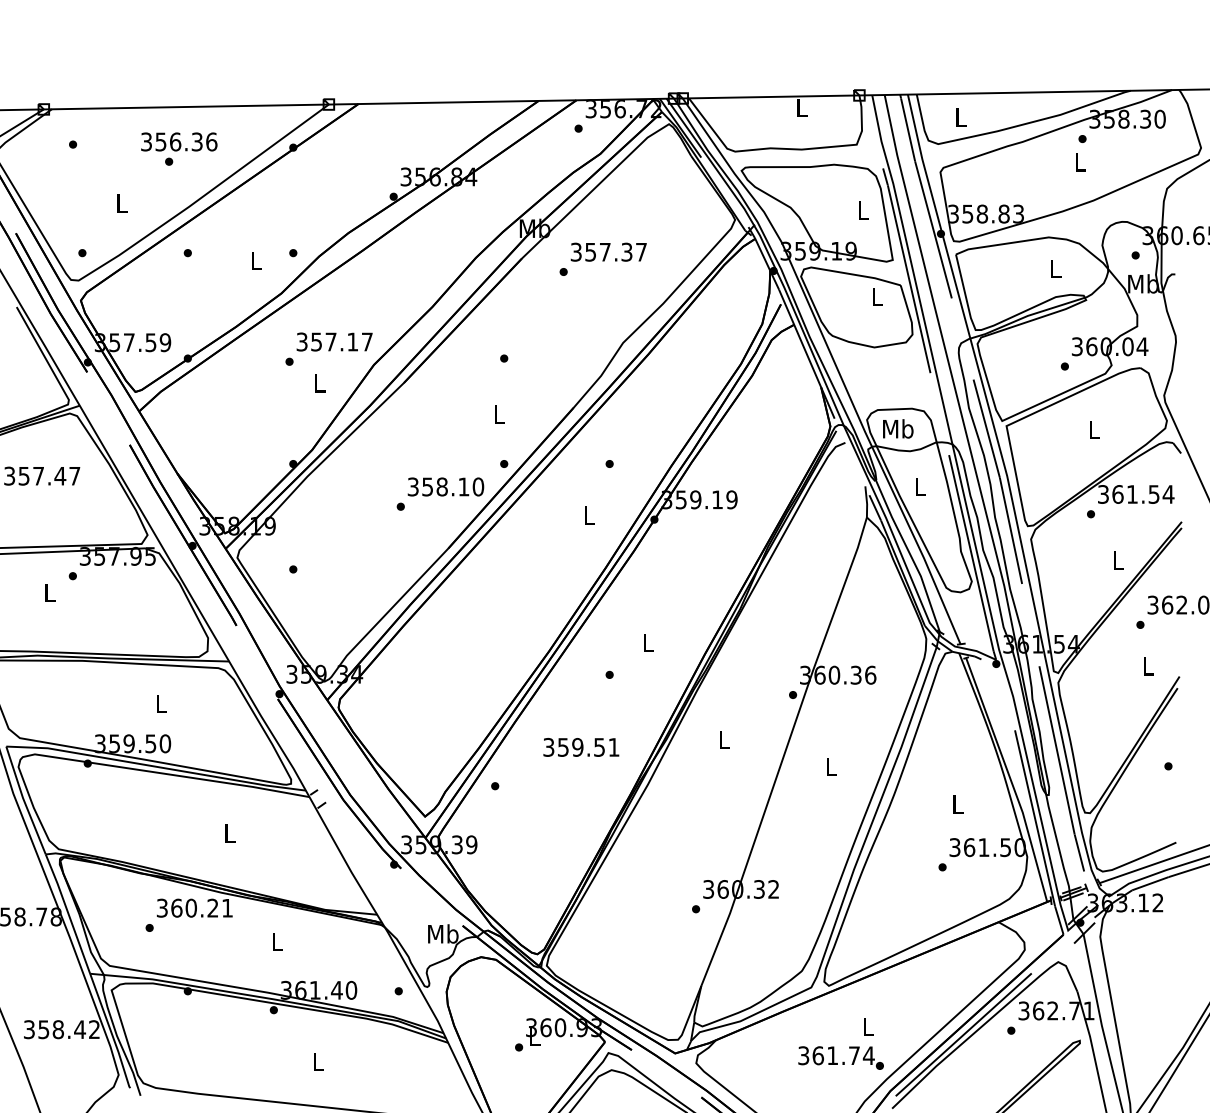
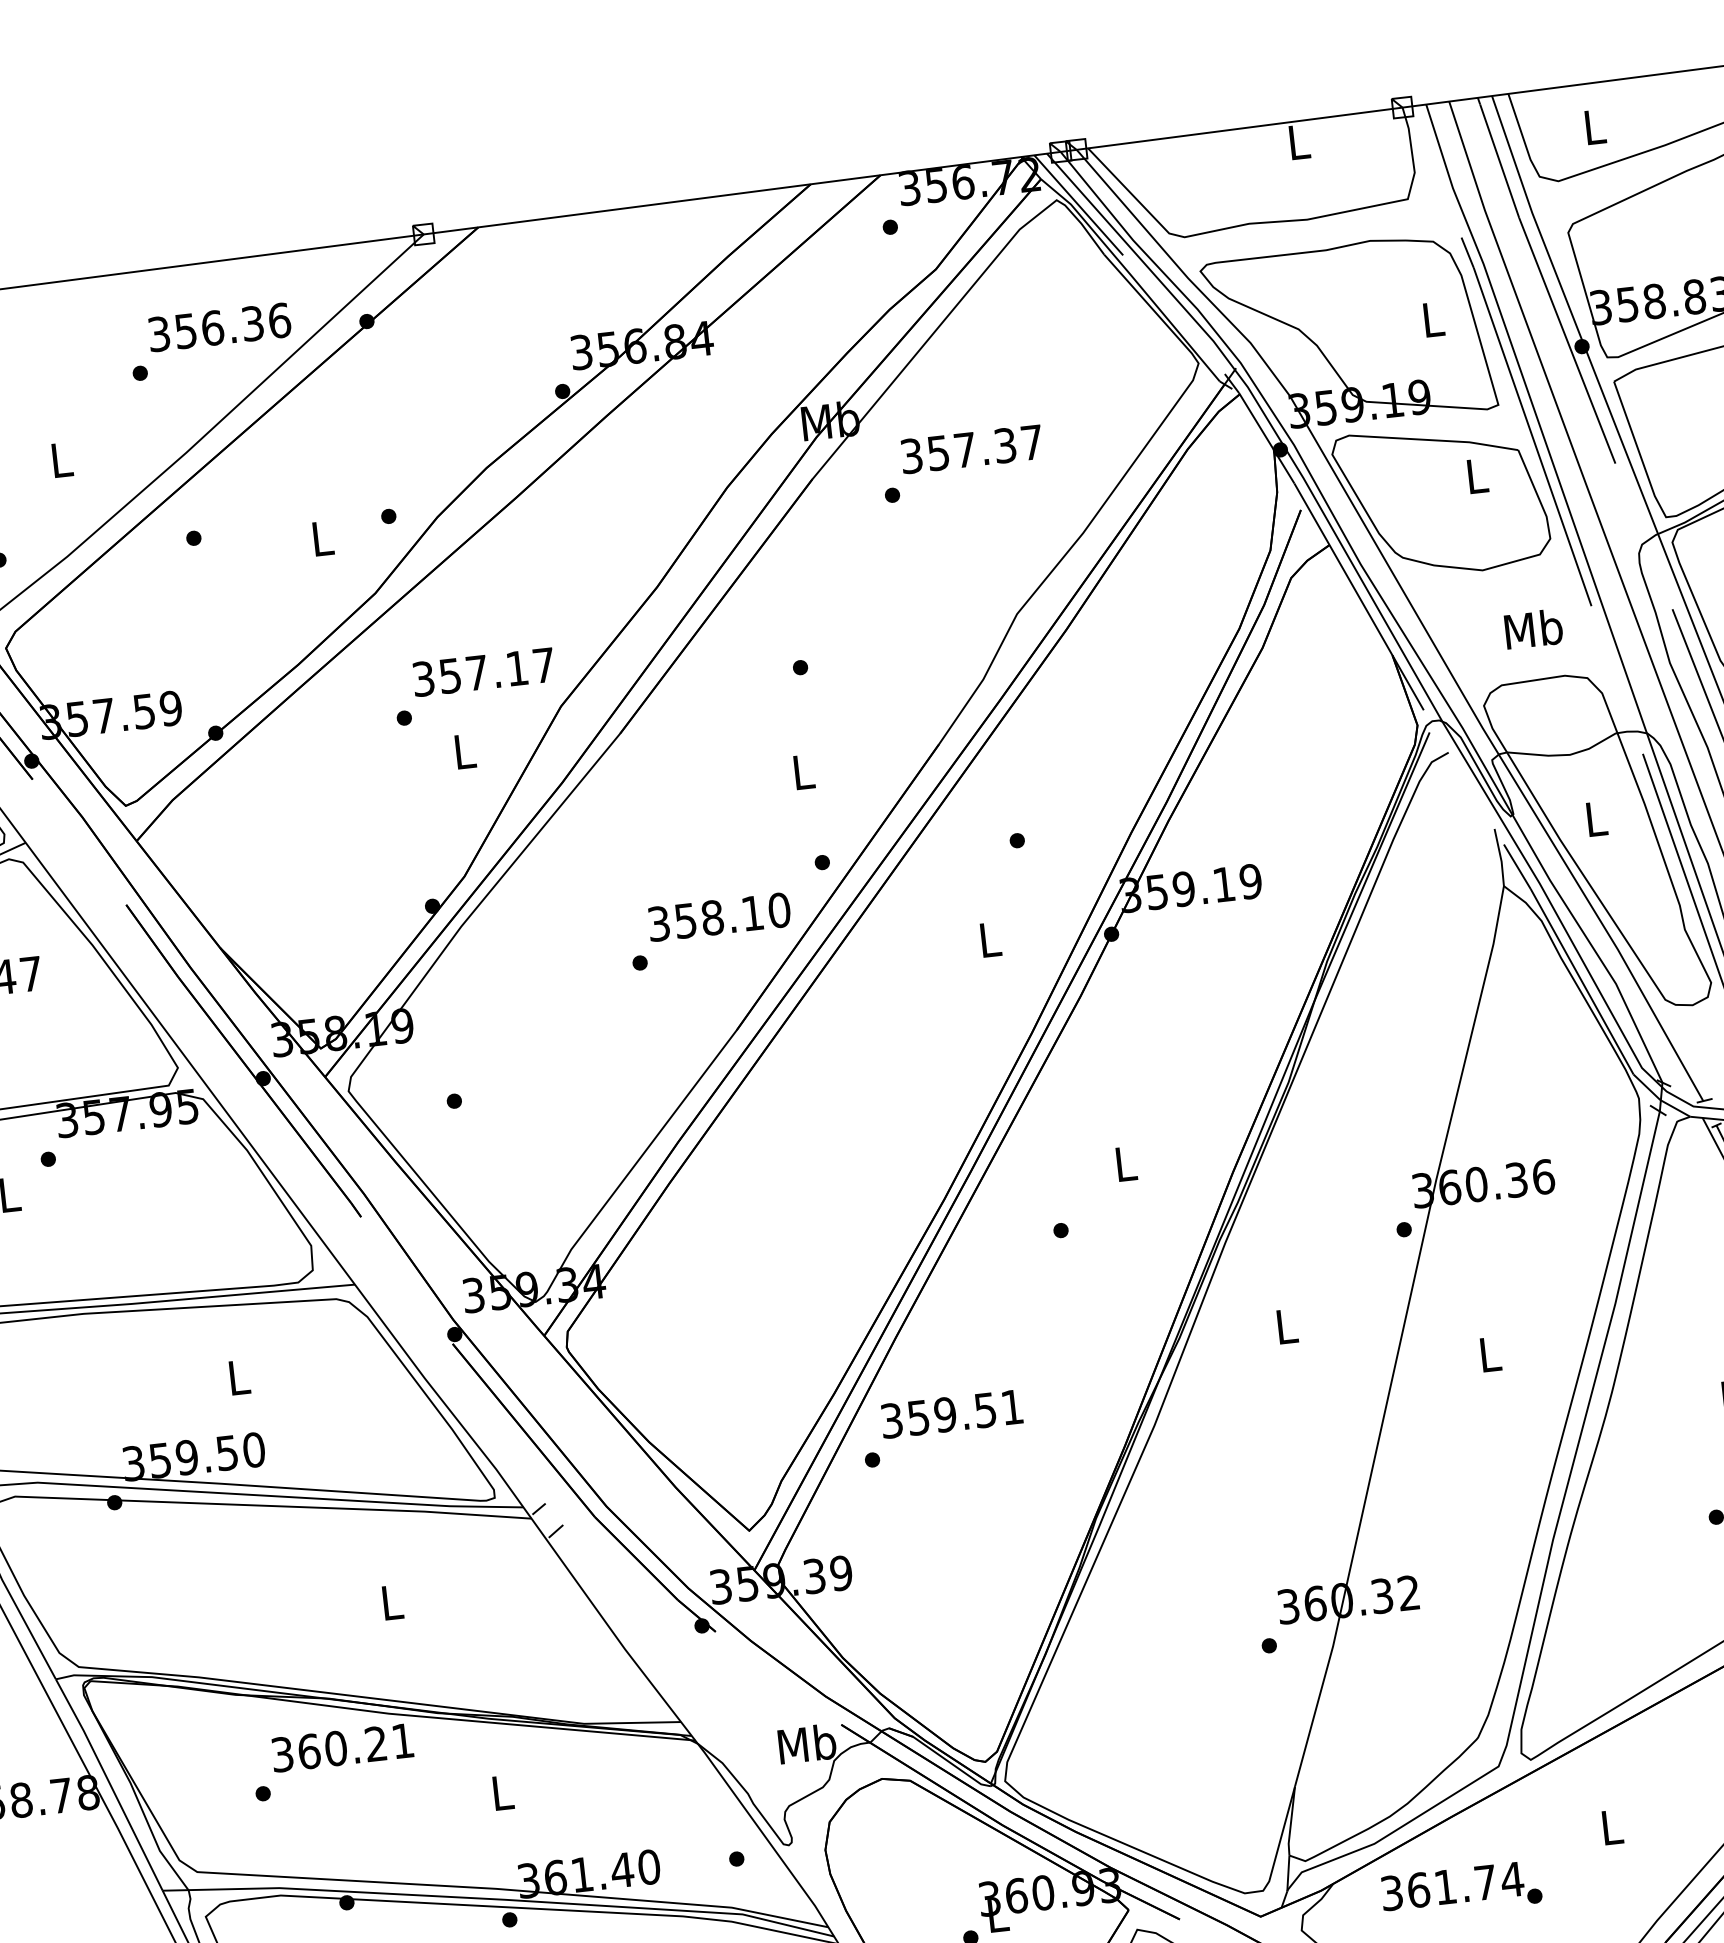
text: (179, 141) -> (219, 326), moved
text: (898, 428) -> (1534, 628), moved
text: (581, 747) -> (952, 1414), moved
text: (840, 1057) -> (1460, 1888), moved

